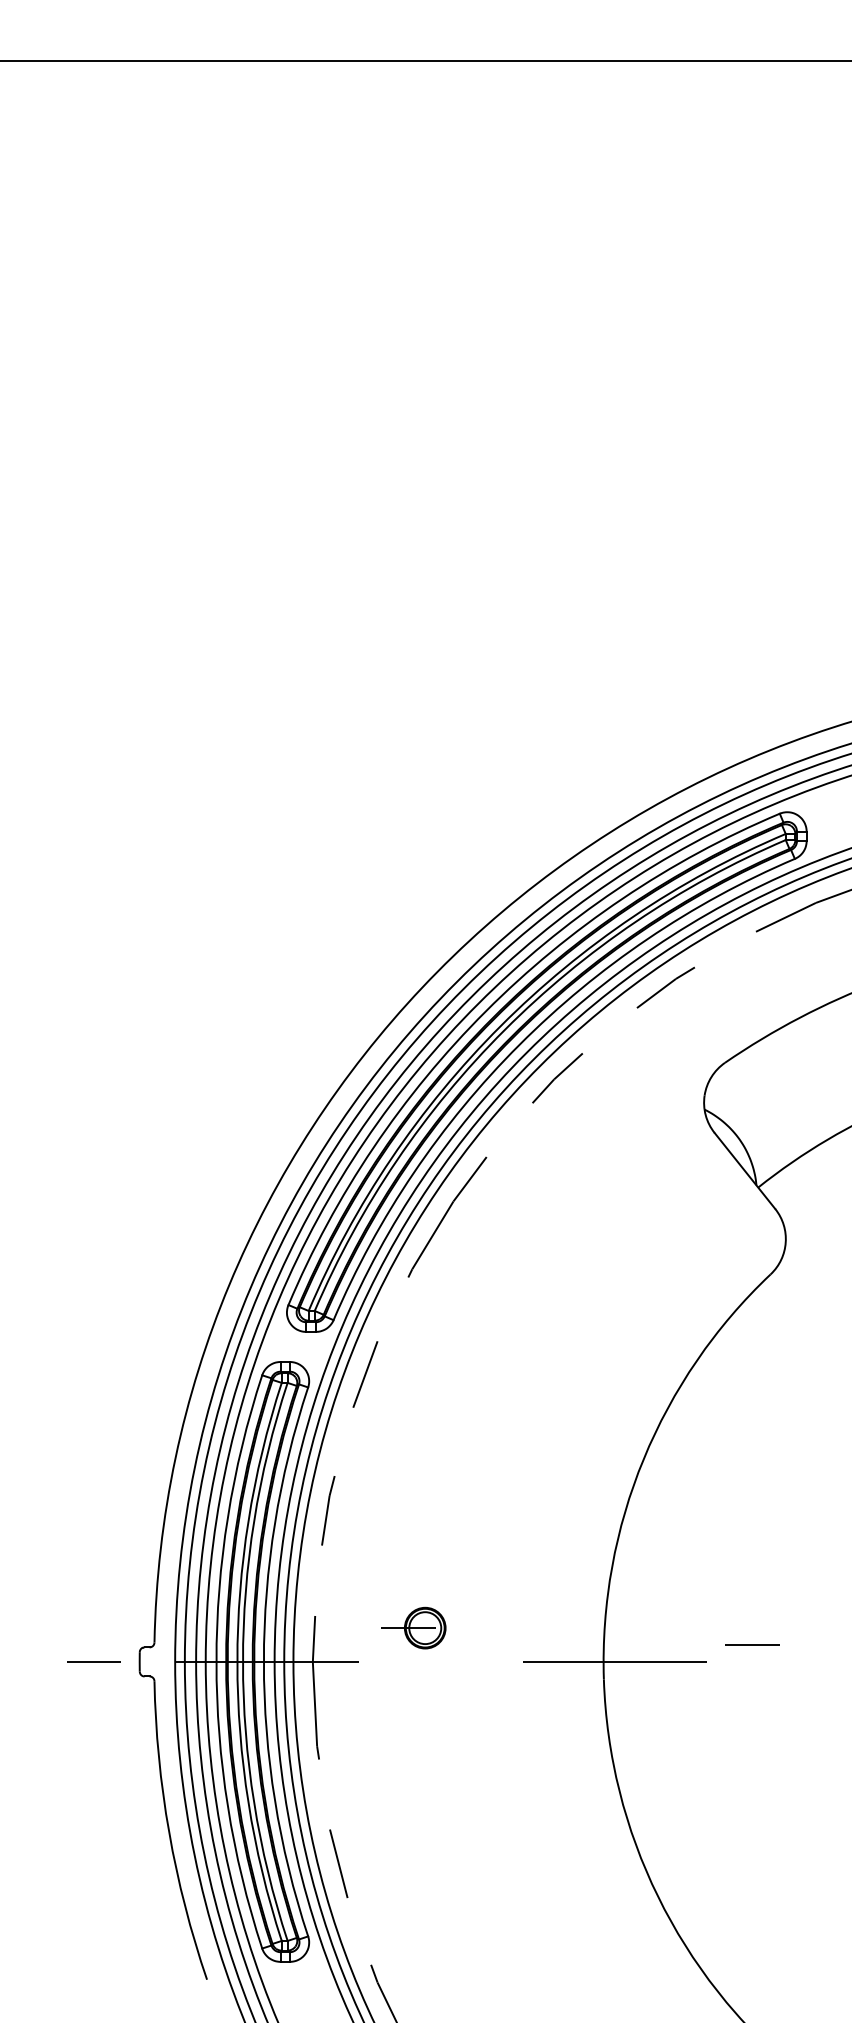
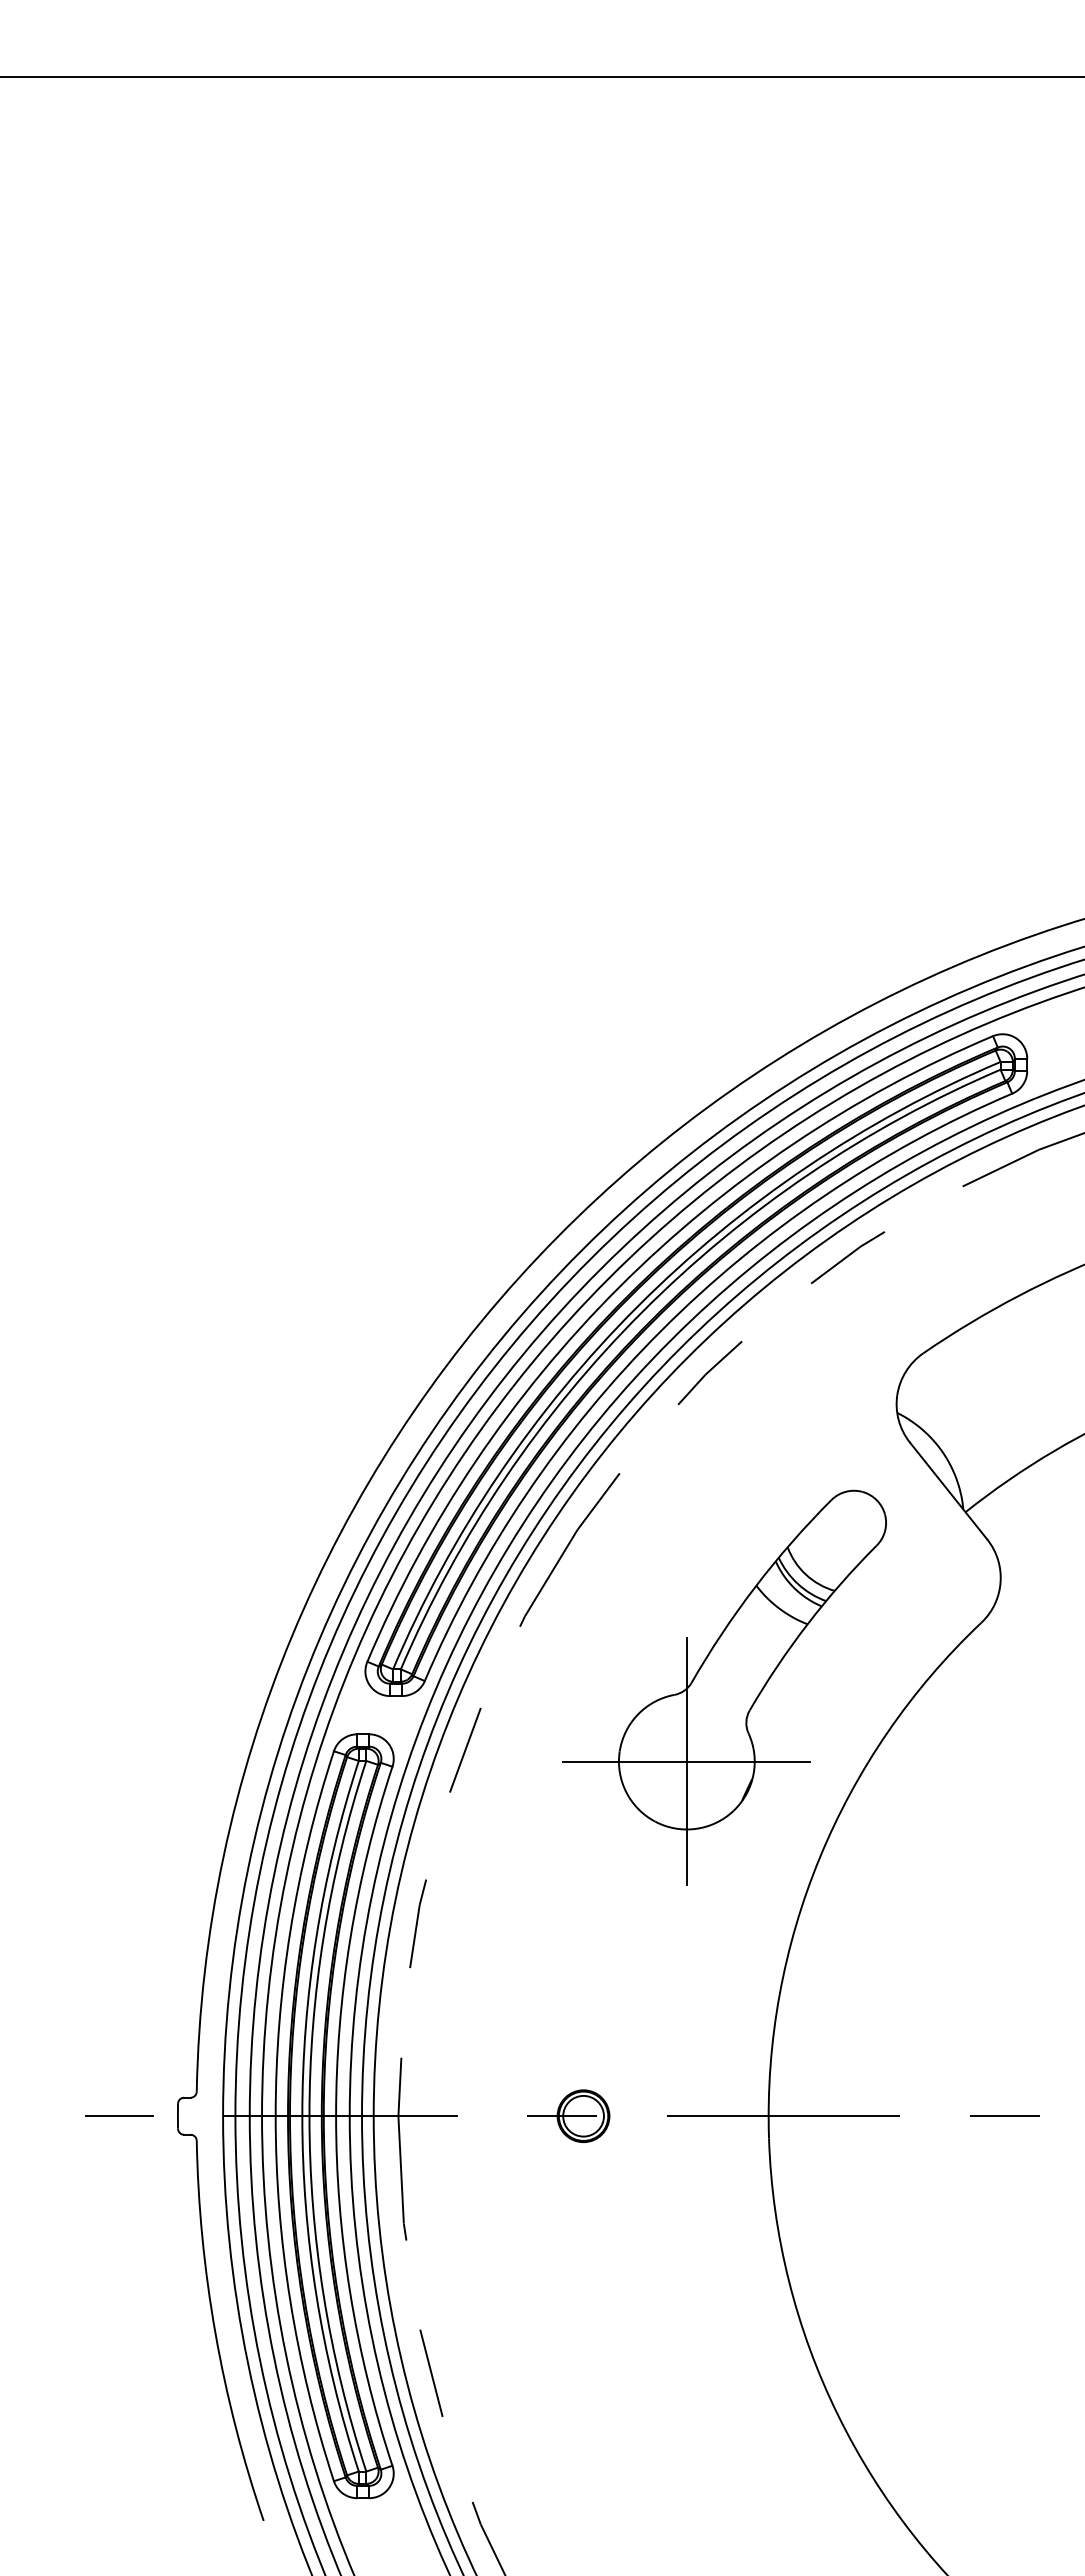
part: (568, 1325) -> (724, 1687), added
part: (413, 1628) -> (568, 2116), moved
line: (751, 1644) -> (1004, 2115), moved

